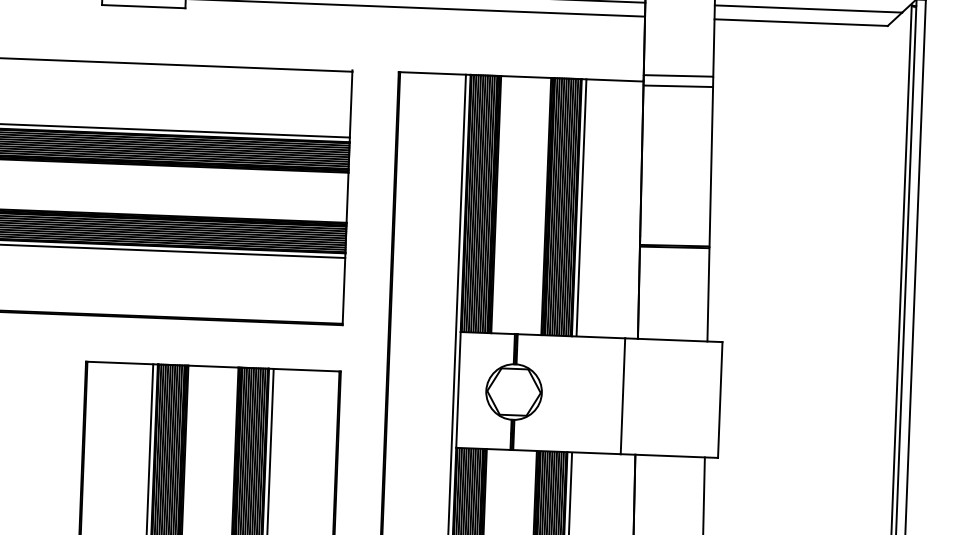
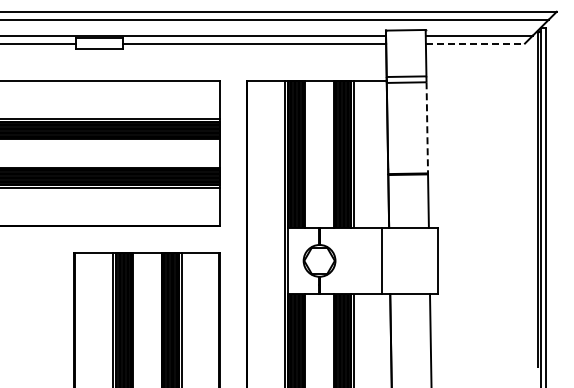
line: (801, 22) -> (475, 43), solid -> dashed
line: (711, 166) -> (427, 127), solid -> dashed

